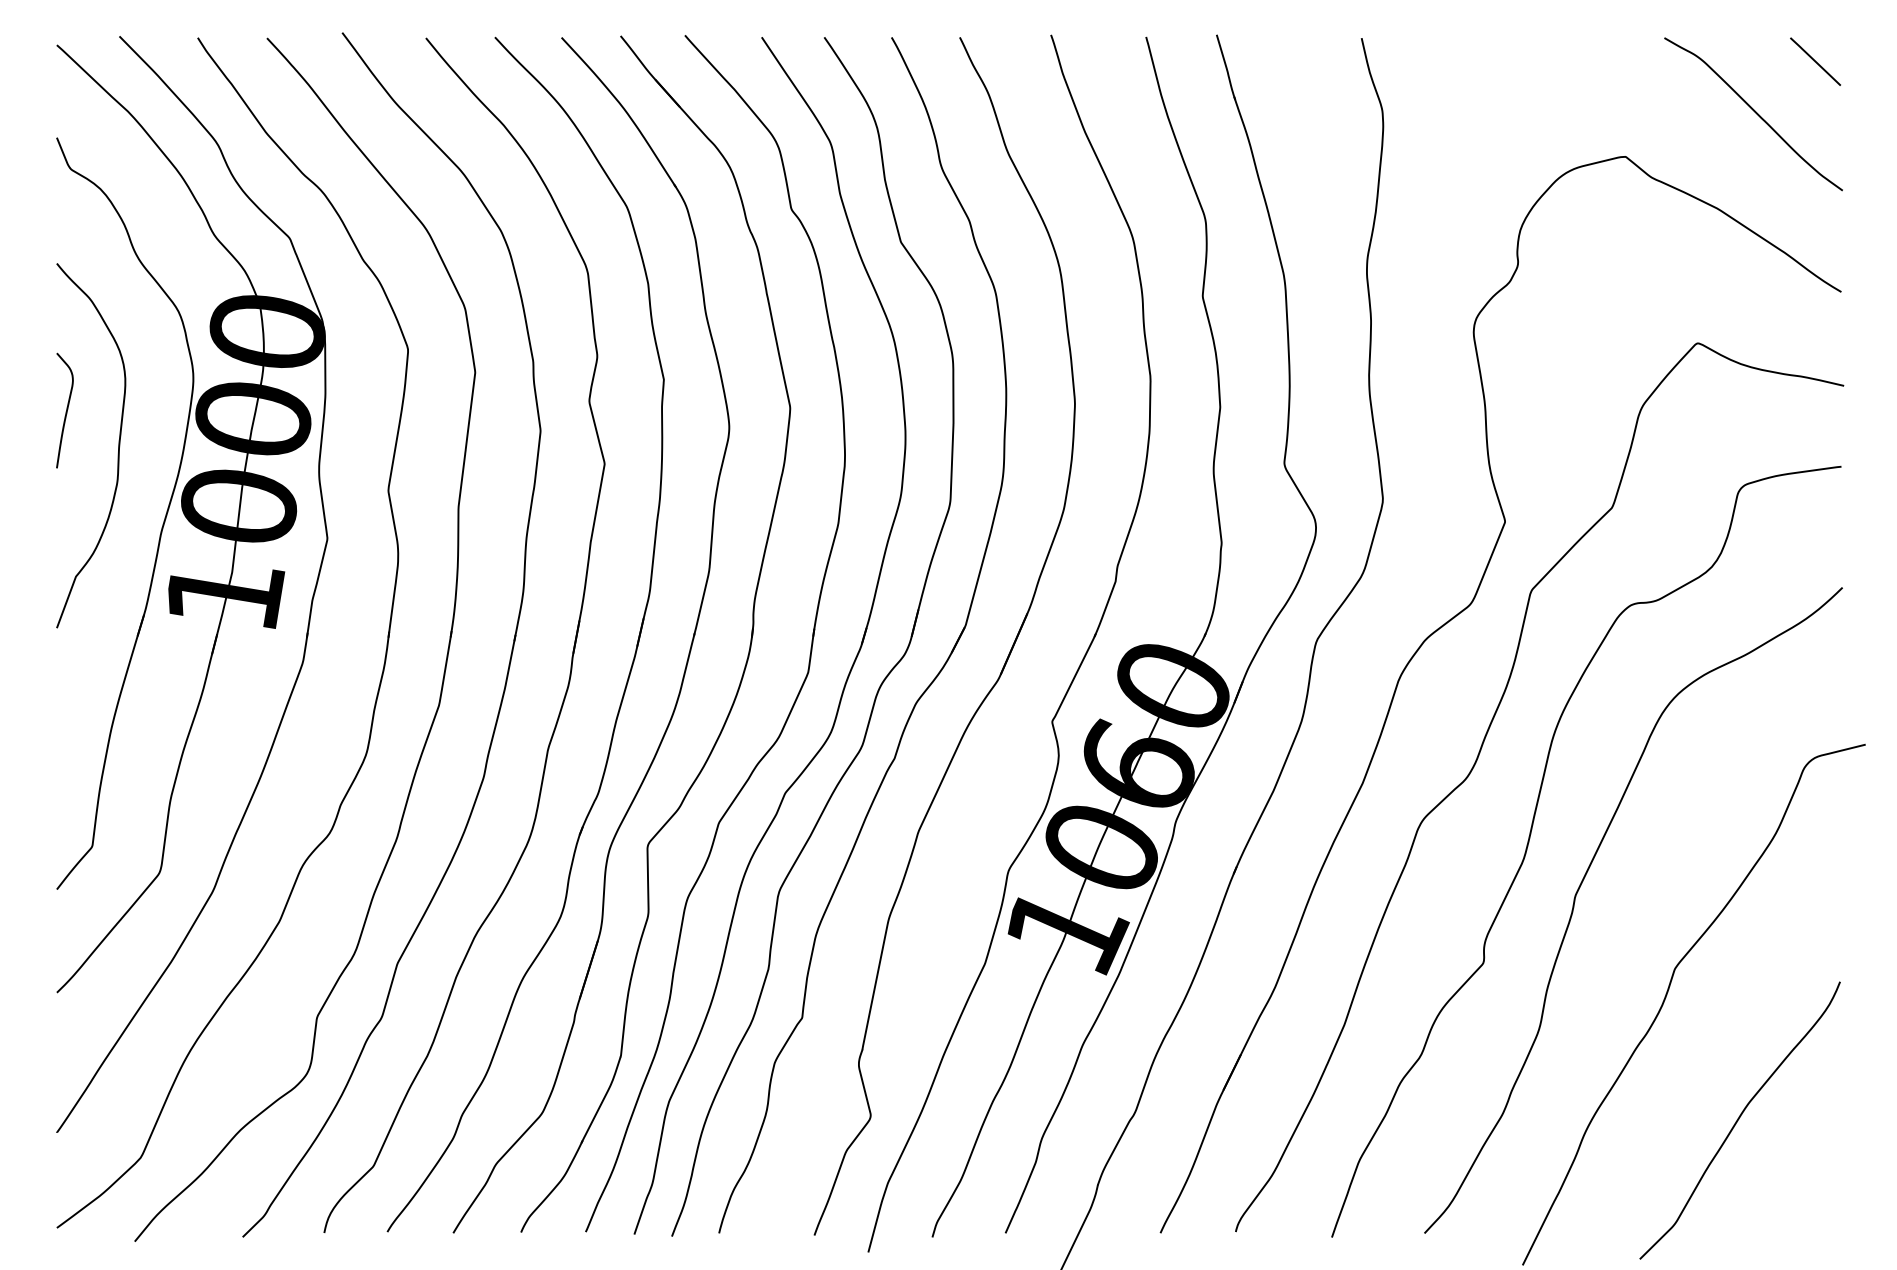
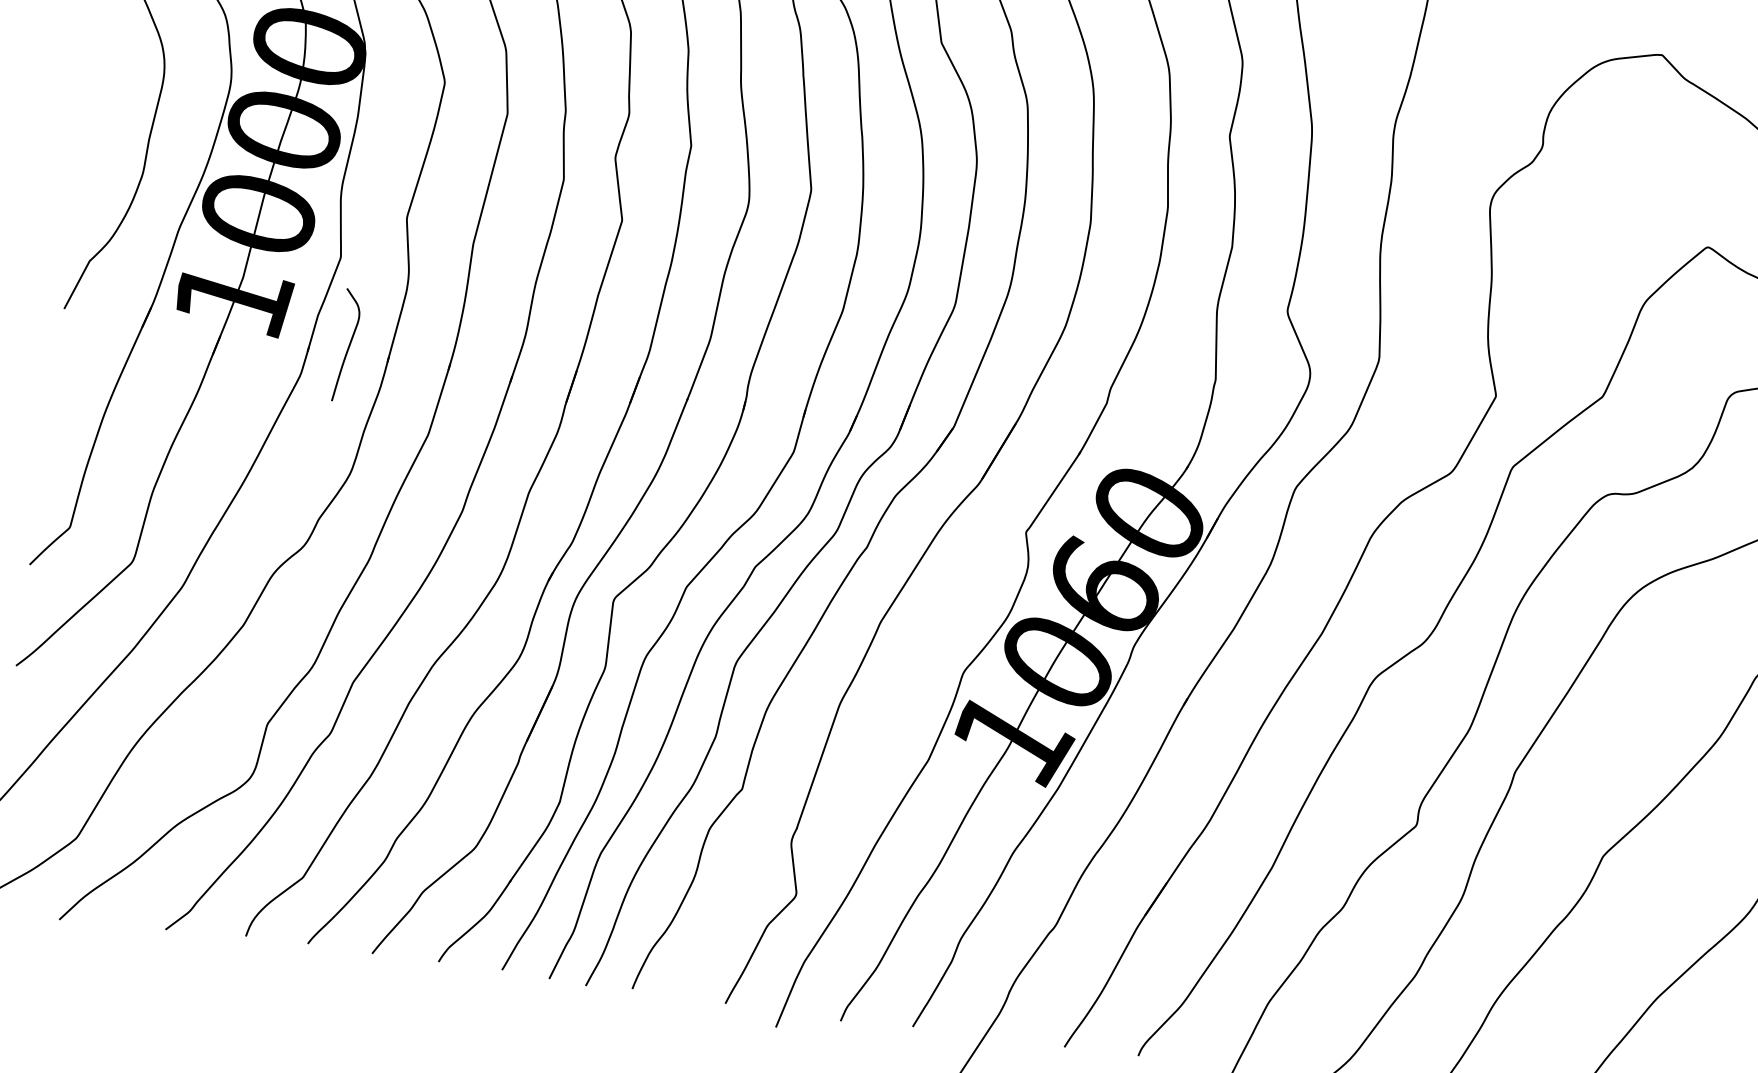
curve: (65, 411) -> (347, 346), moved

